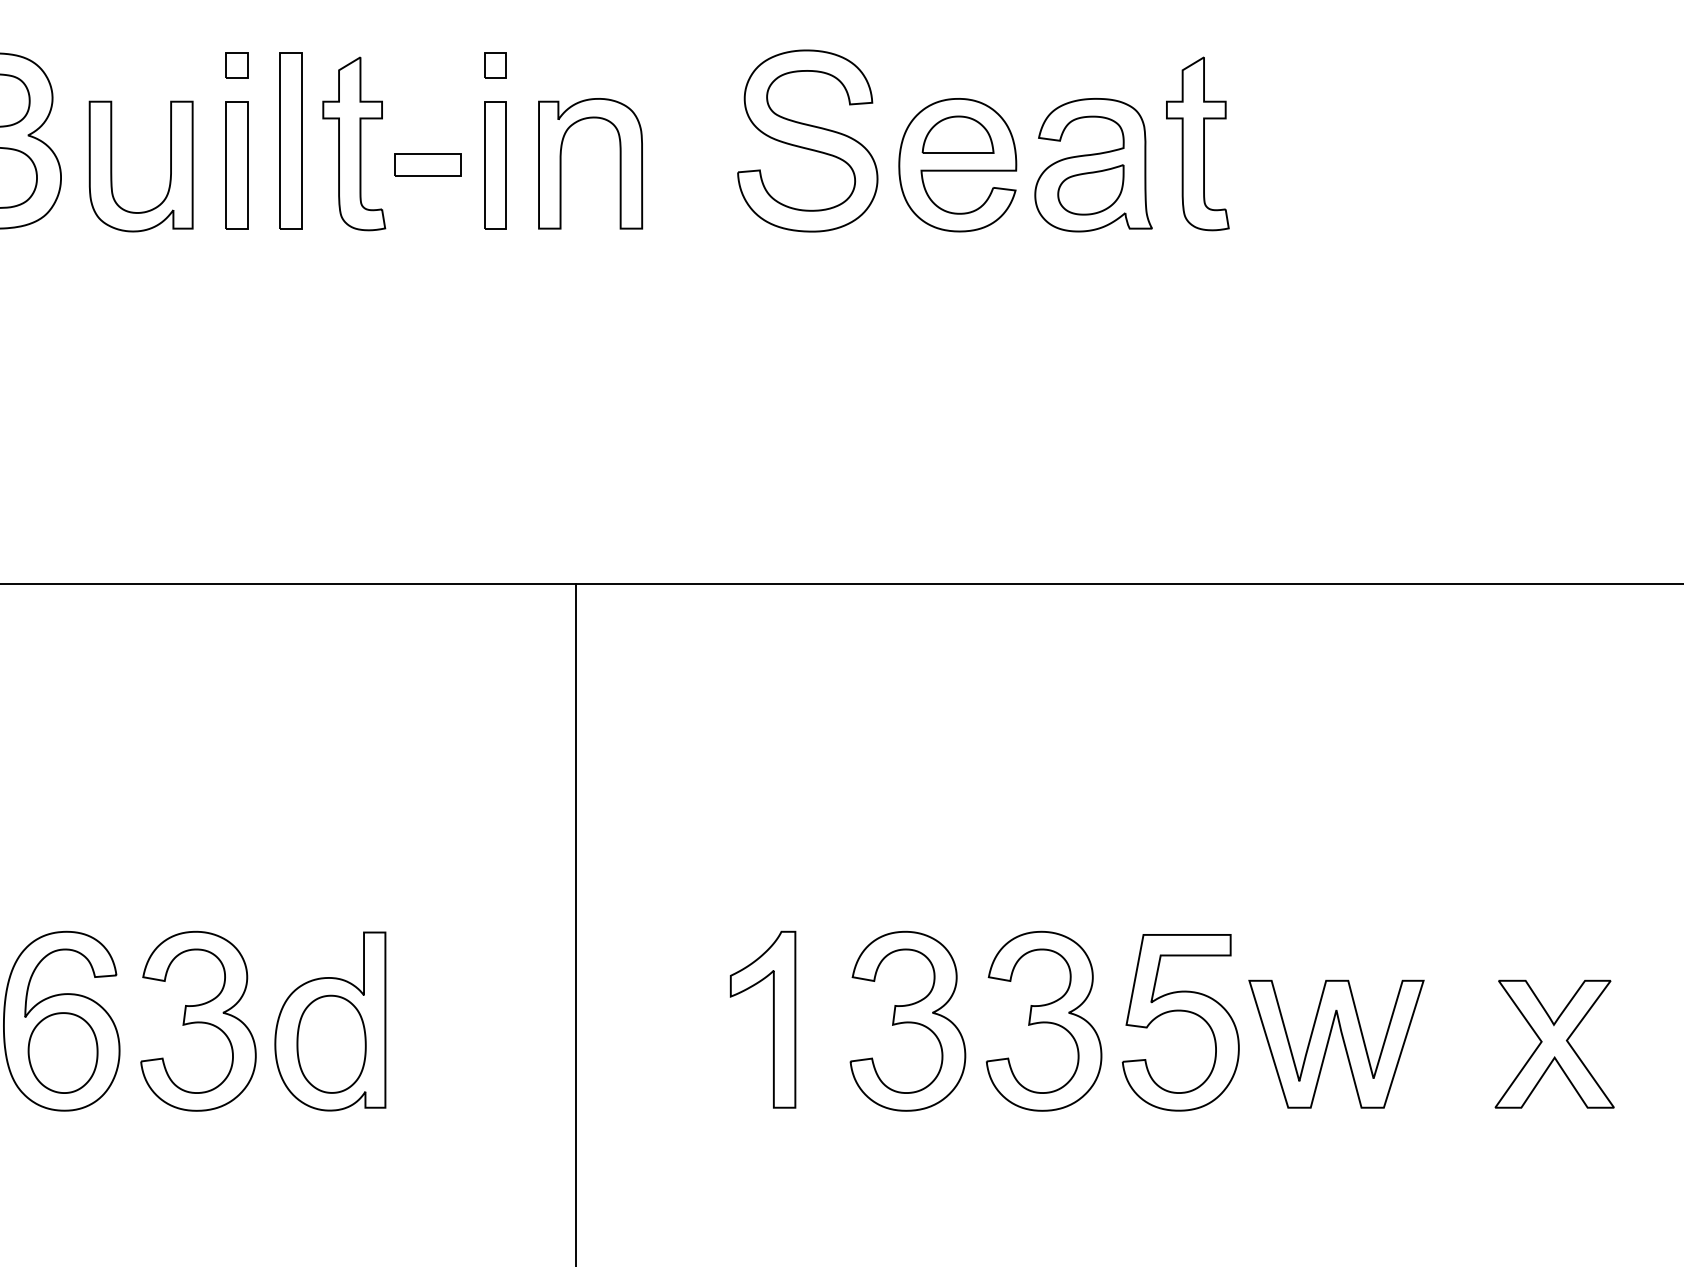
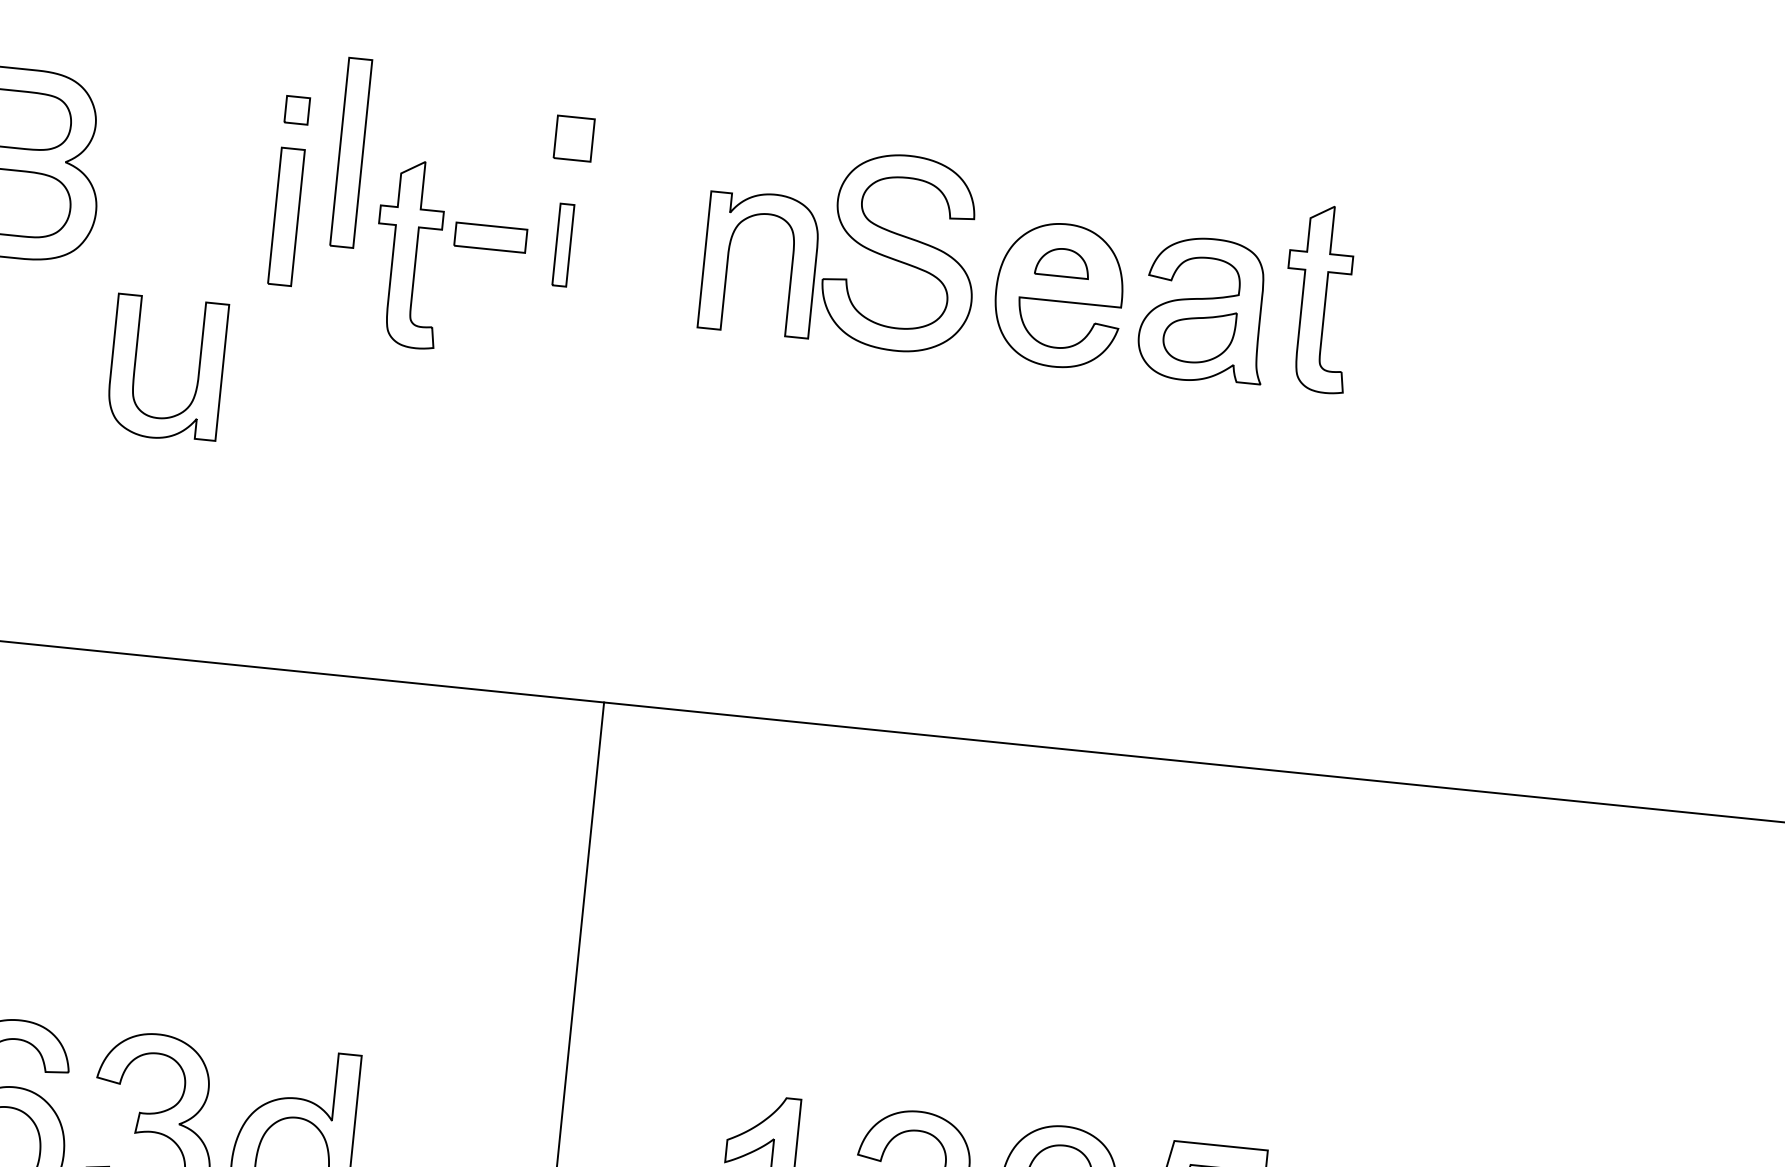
part: (495, 65) -> (574, 138), size x1.6
part: (957, 134) -> (1062, 262), size x0.7
part: (290, 140) -> (350, 152), moved
part: (354, 143) -> (409, 253), moved
part: (561, 163) -> (728, 260), moved
part: (495, 165) -> (563, 245), size x0.6
part: (112, 166) -> (136, 365), moved

